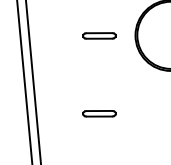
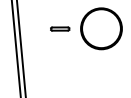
part: (100, 112) -> (60, 73), removed

